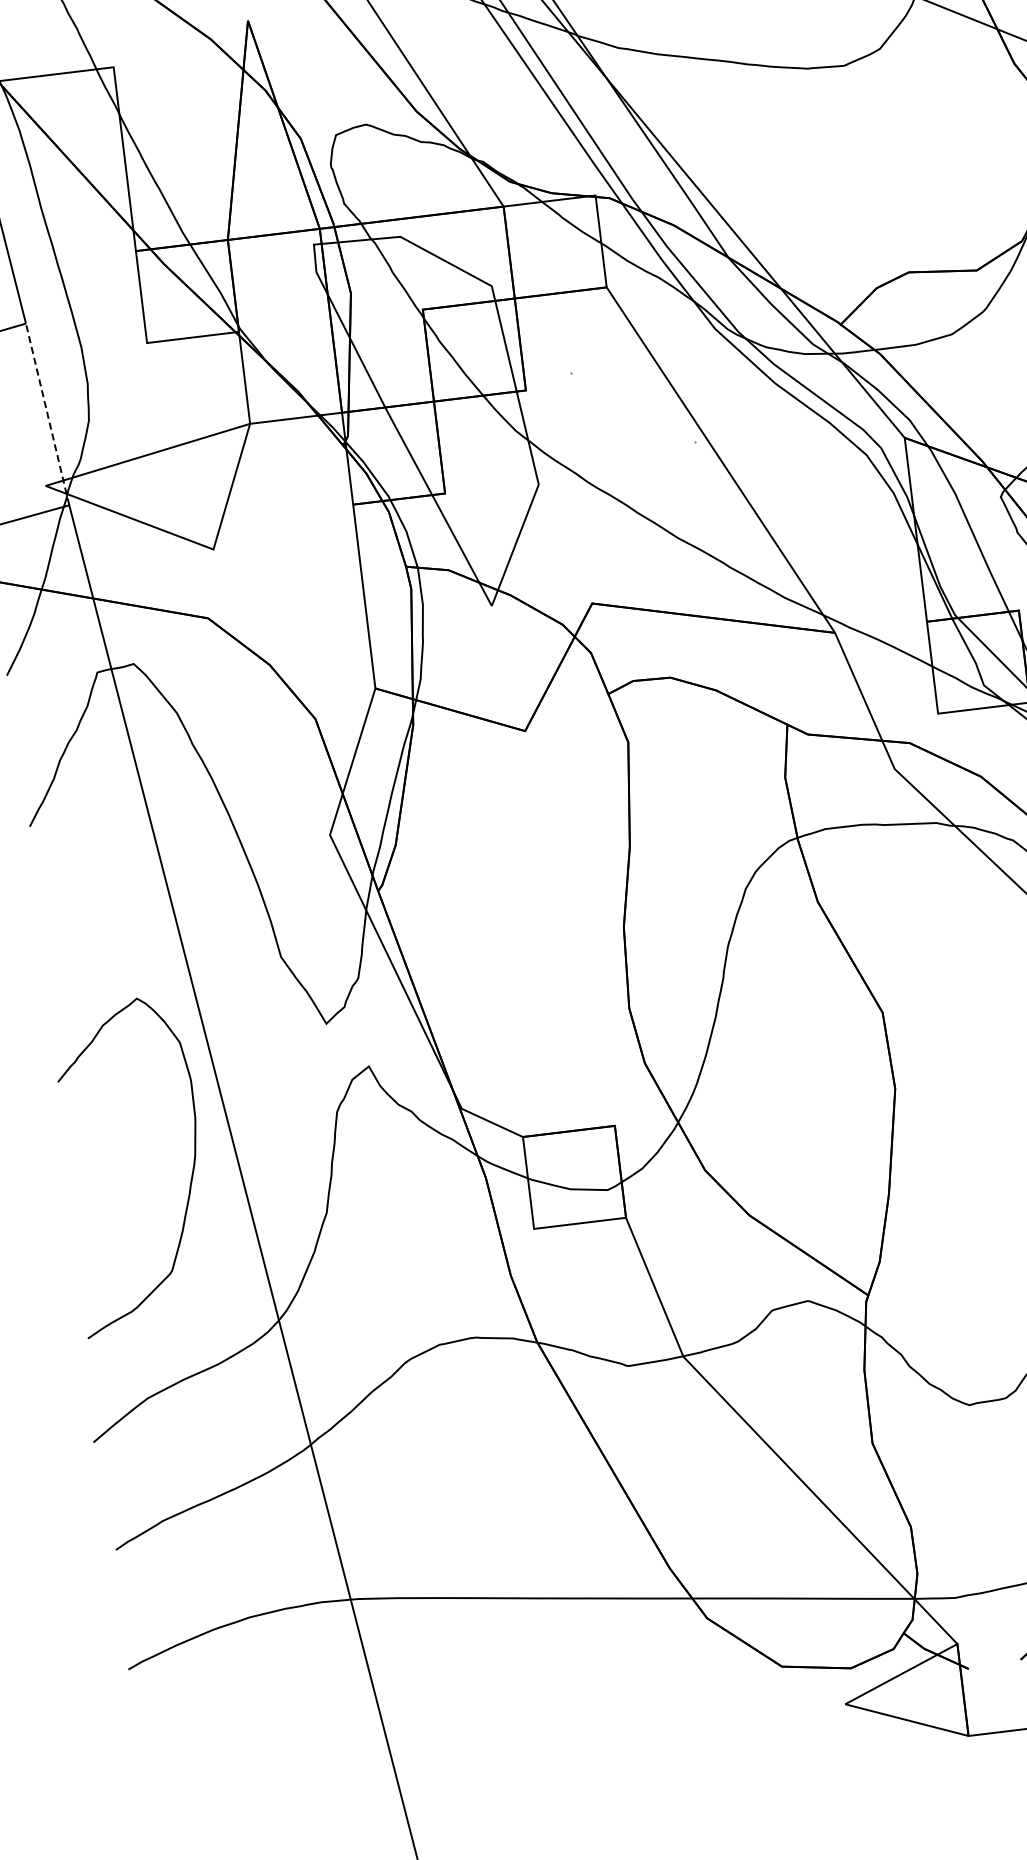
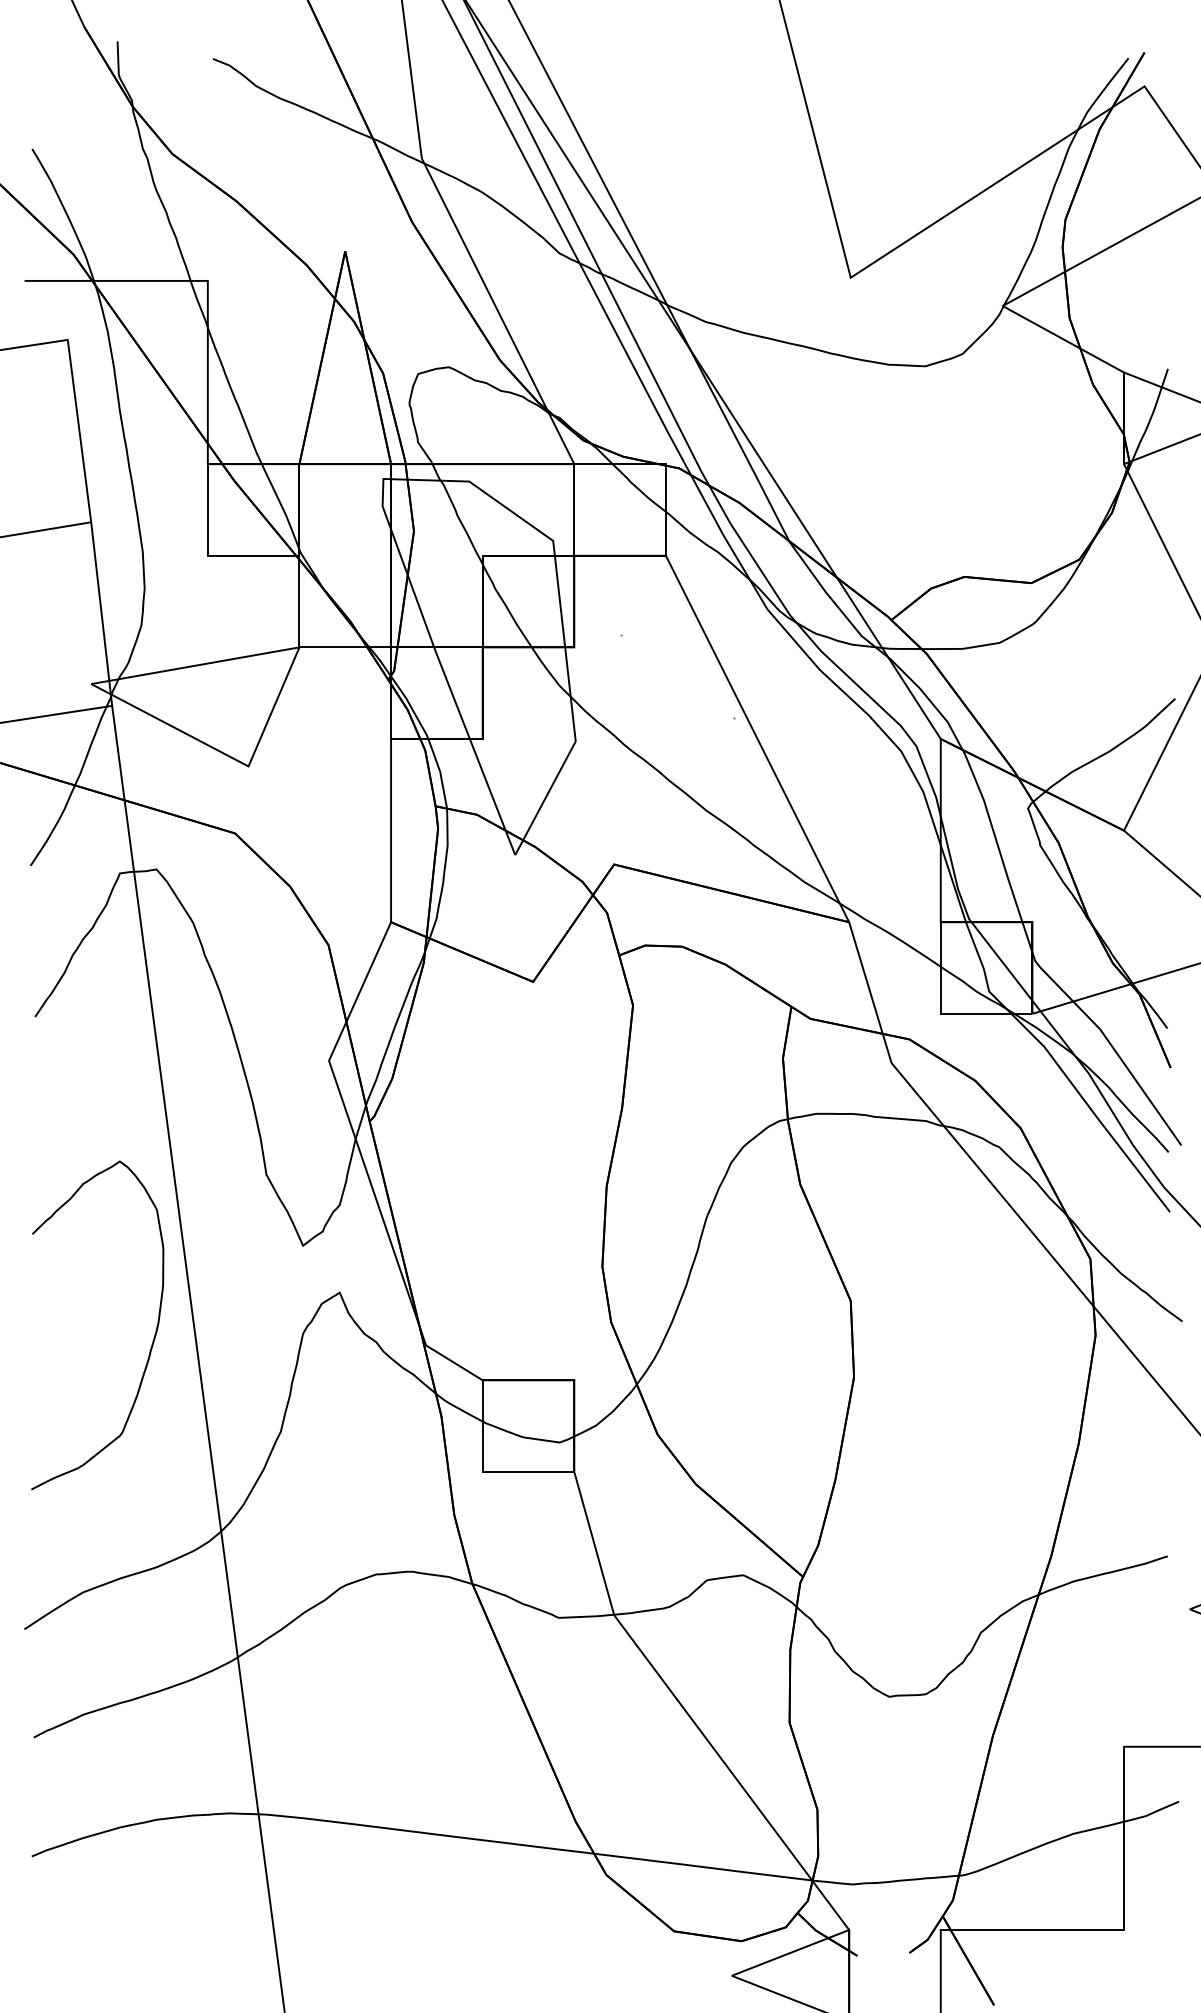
line: (47, 413) -> (101, 613), dashed -> solid
curve: (190, 1178) -> (151, 1344), moved

